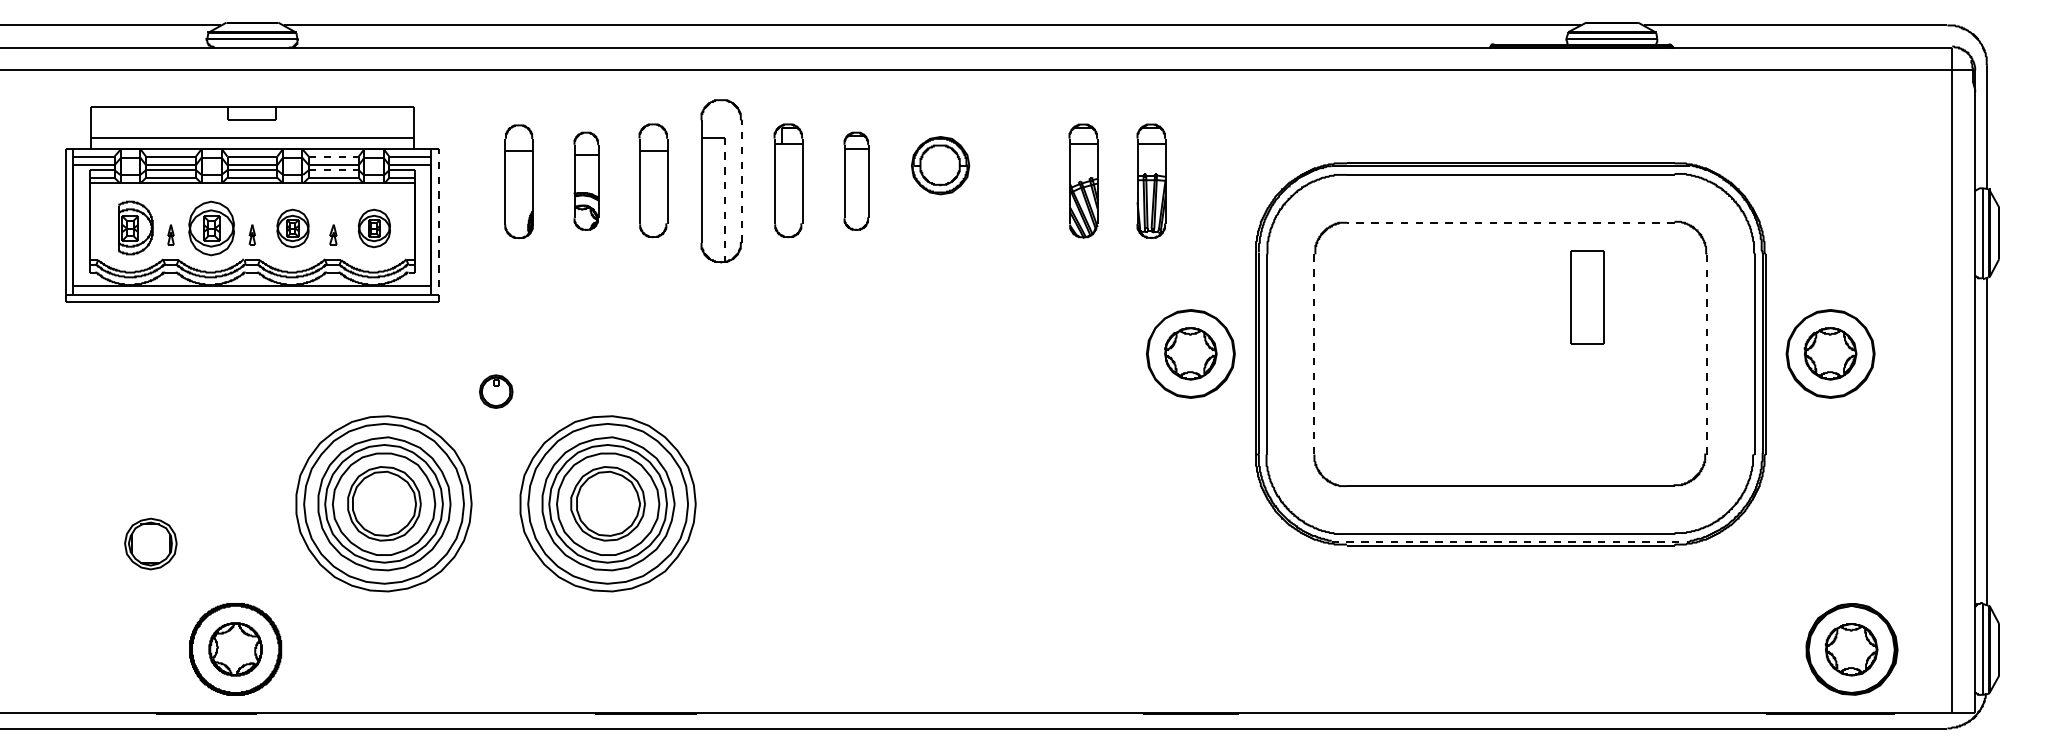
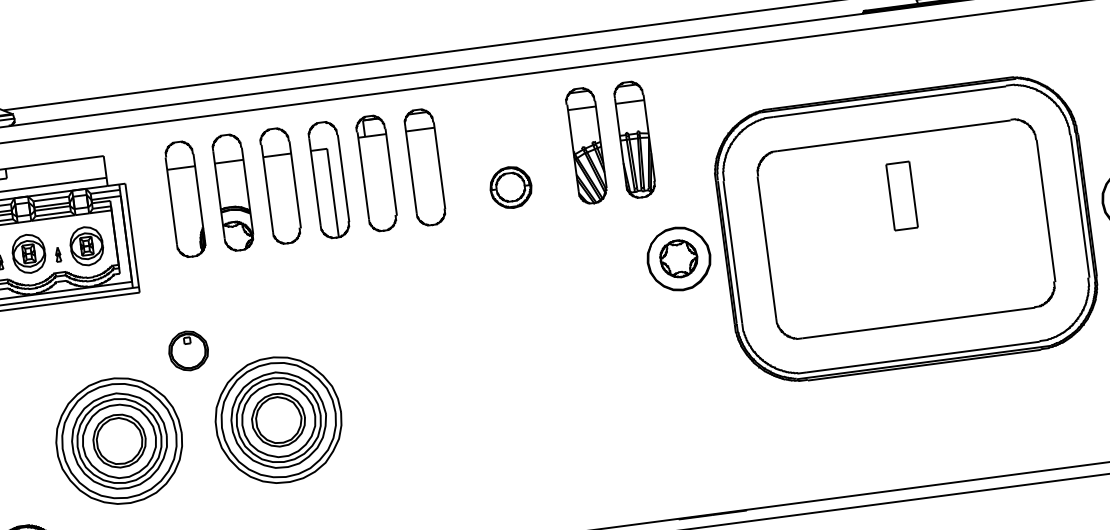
line: (333, 156) -> (50, 198), dashed -> solid
part: (940, 165) -> (510, 187), moved
line: (333, 170) -> (52, 208), dashed -> solid
part: (653, 180) -> (280, 185), size x1.43
part: (788, 180) -> (376, 173), size x1.43
part: (518, 181) -> (184, 199), size x1.43
part: (586, 181) -> (233, 192), size x1.67
line: (741, 181) -> (343, 178), dashed -> solid
part: (856, 181) -> (425, 167), size x1.67
part: (1083, 181) -> (586, 146), size x1.43
part: (1151, 181) -> (634, 140), size x1.43
line: (724, 200) -> (333, 193), dashed -> solid
line: (1510, 222) -> (893, 135), dashed -> solid
line: (439, 225) -> (132, 238), dashed -> solid
part: (292, 228) -> (28, 253), size x1.43
part: (374, 228) -> (86, 246), size x1.43
part: (1587, 297) -> (901, 196), moved
line: (1707, 353) -> (1046, 210), dashed -> solid
line: (1314, 354) -> (766, 247), dashed -> solid
part: (496, 391) -> (188, 350), size x1.67
line: (1511, 541) -> (924, 362), dashed -> solid

